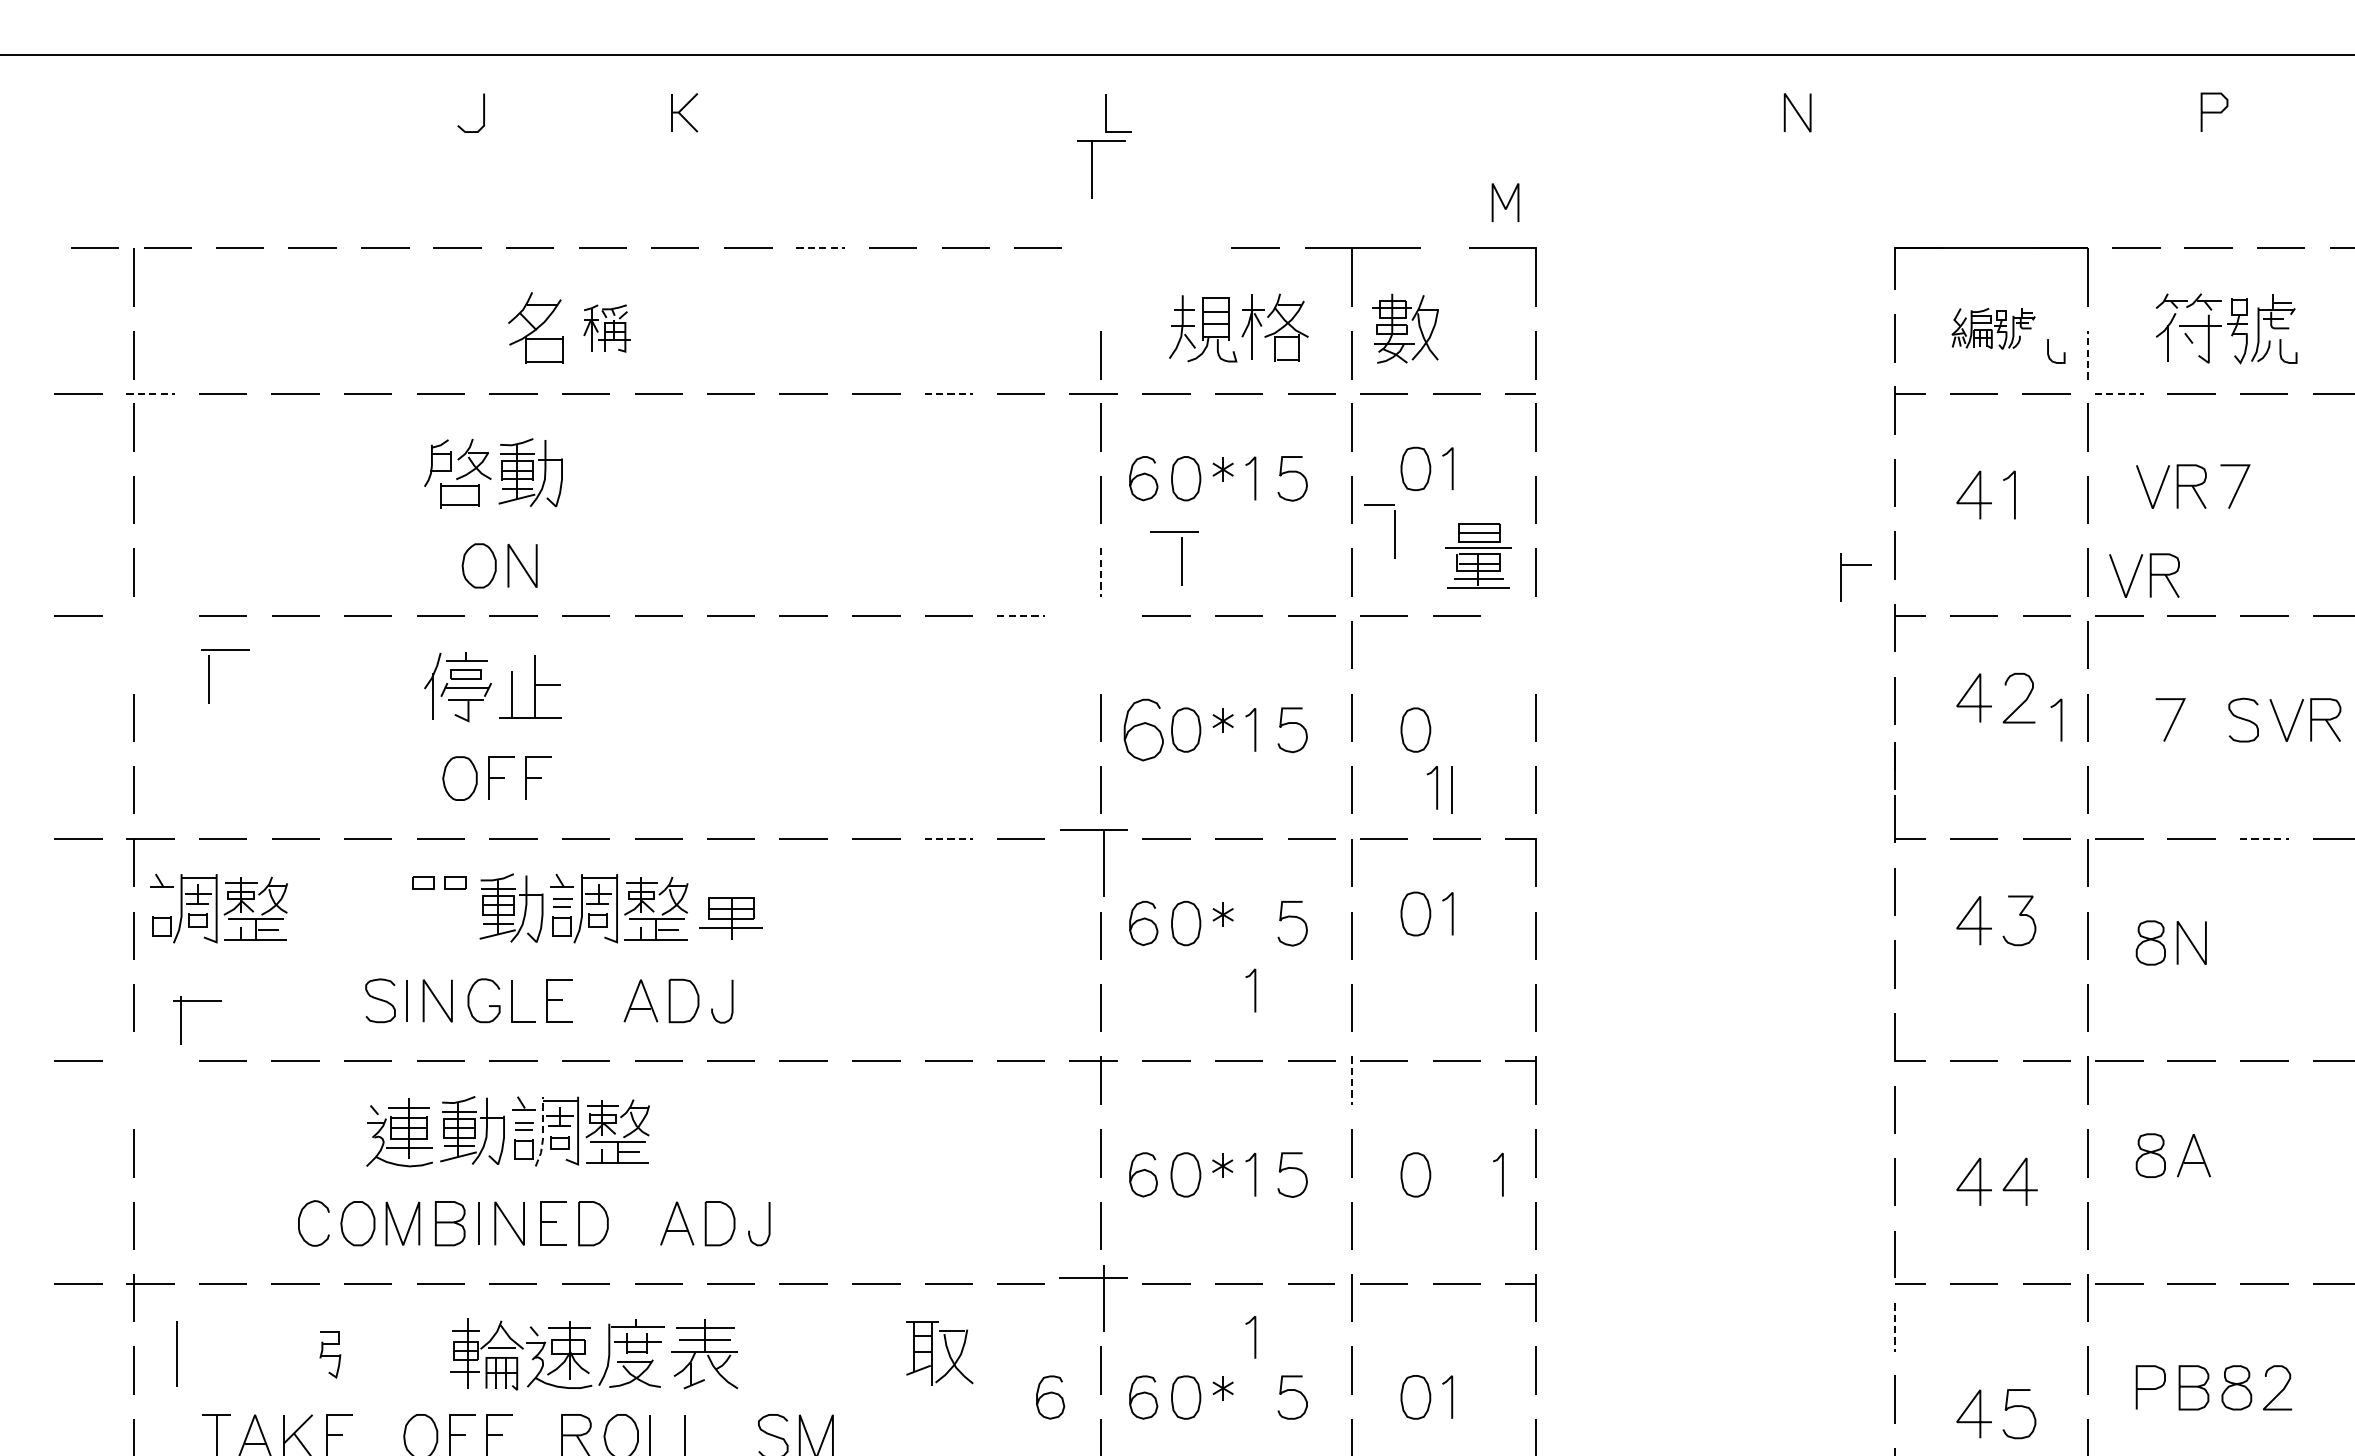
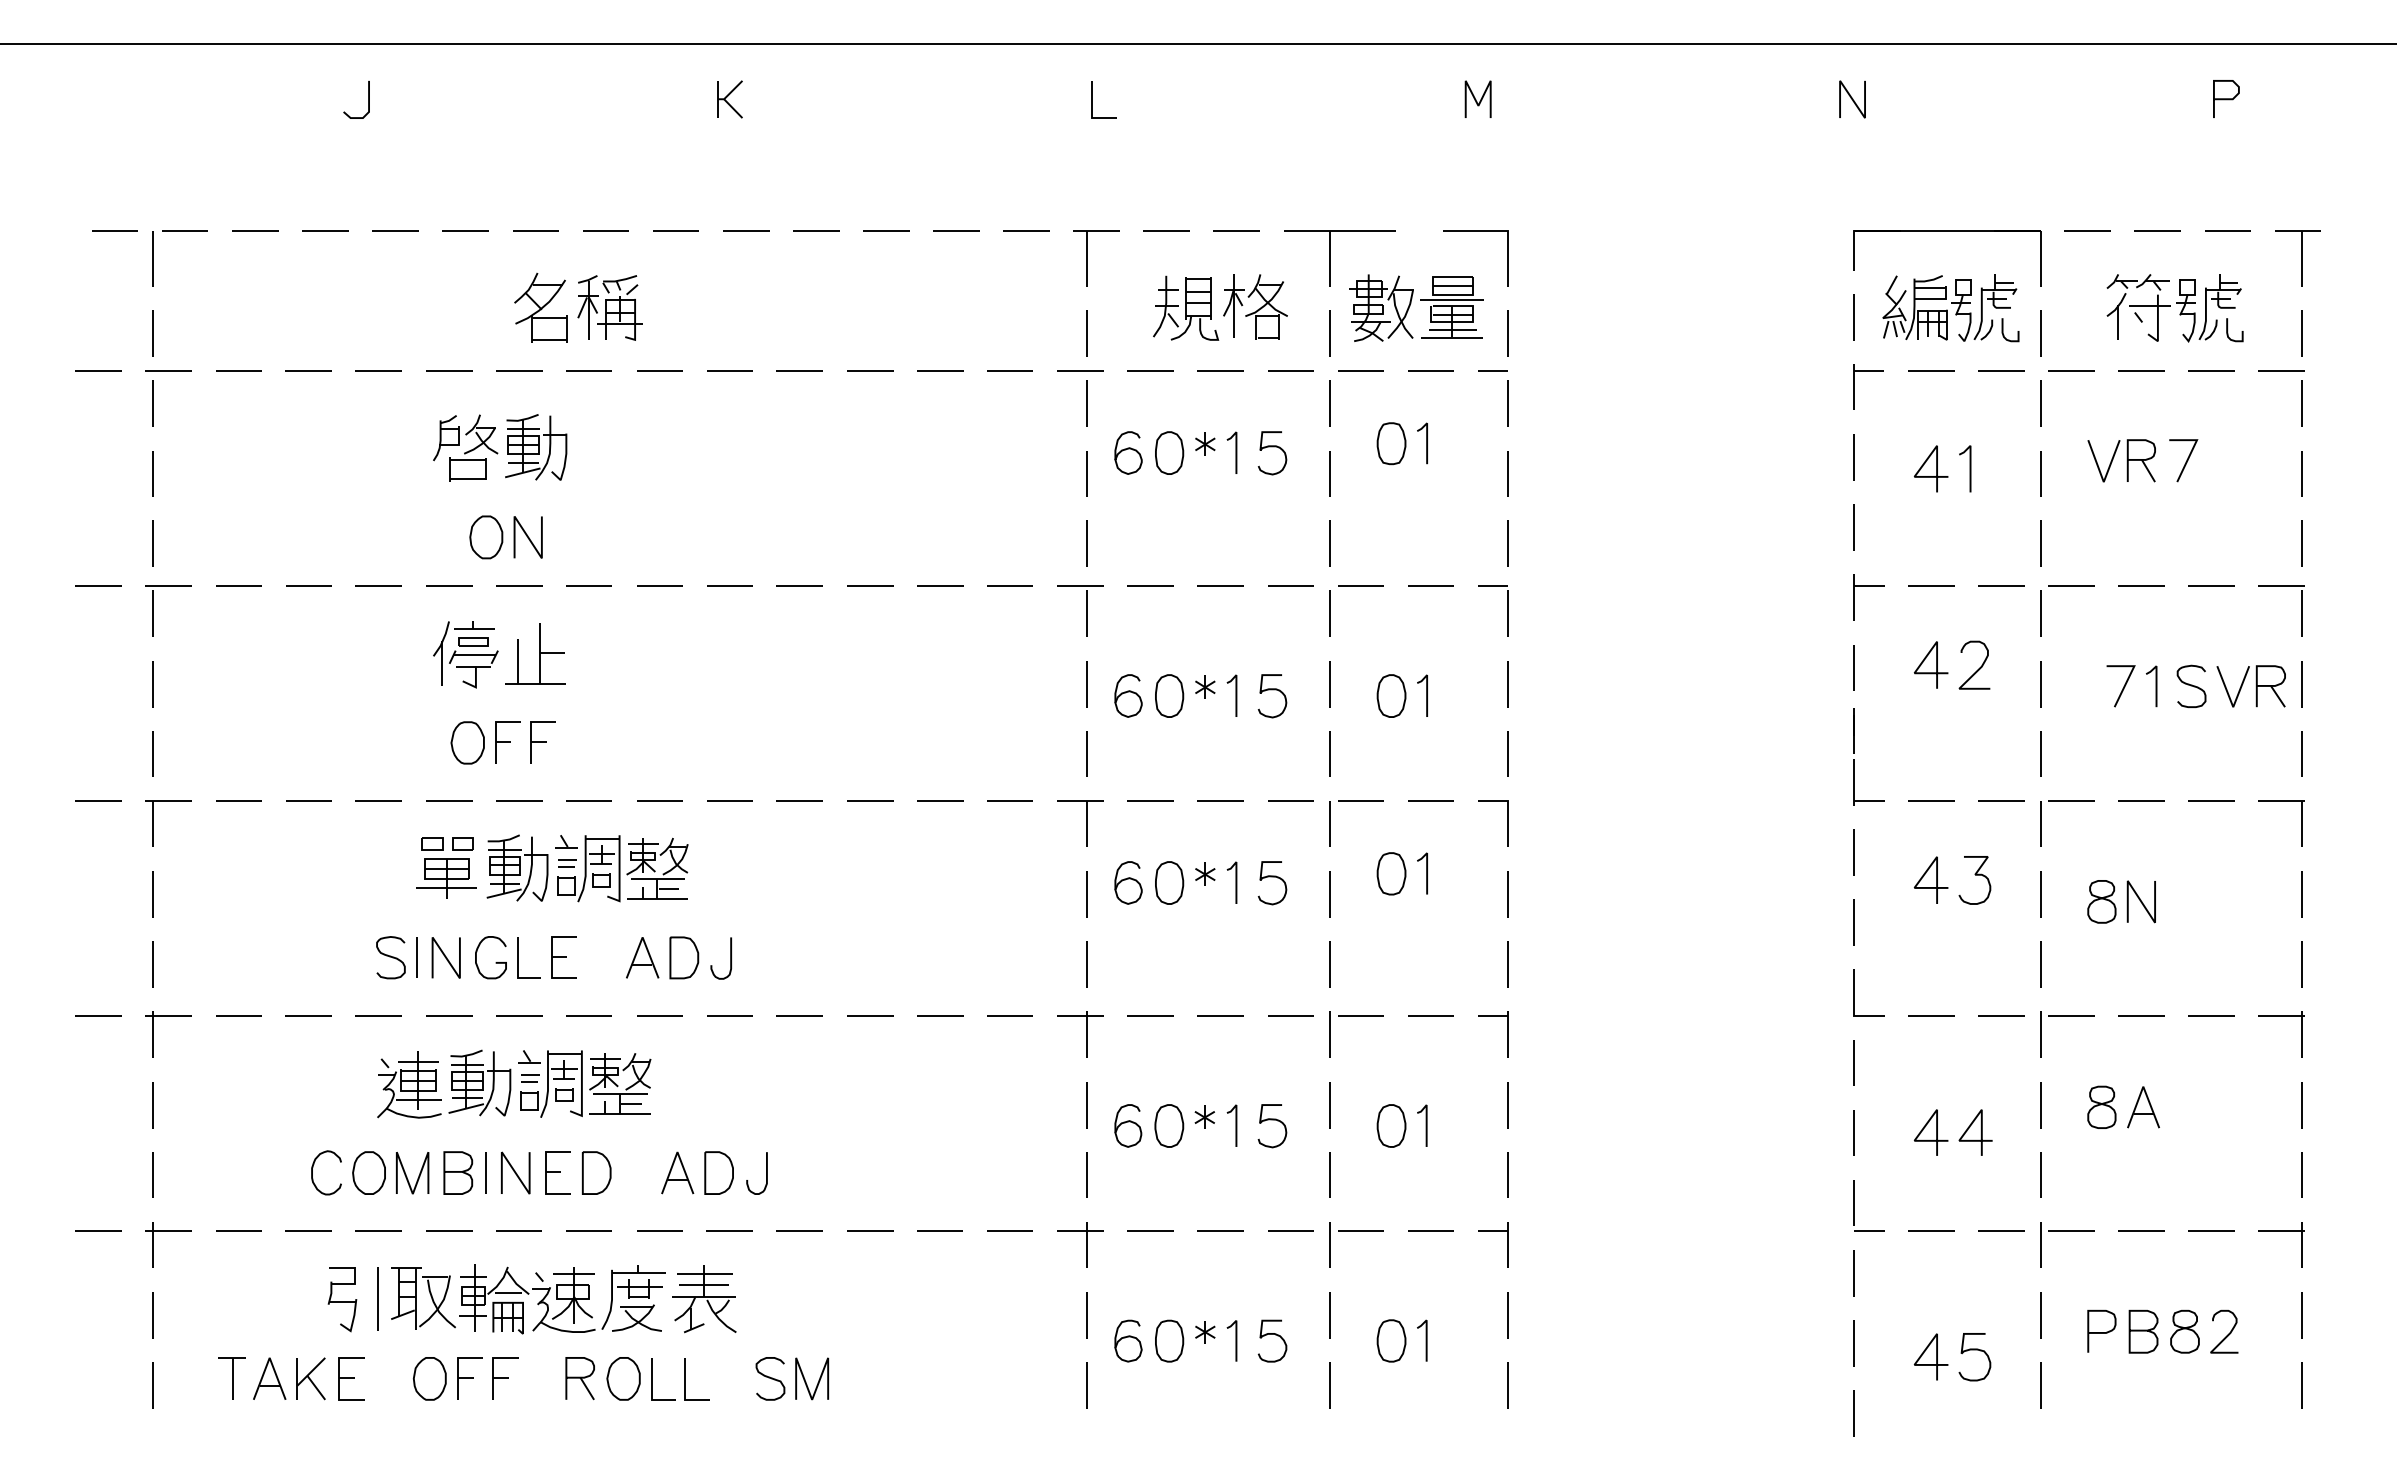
curve: (2214, 111) -> (2226, 98), moved
line: (483, 112) -> (368, 99), moved
part: (684, 112) -> (729, 99), moved
line: (1797, 112) -> (1852, 99), moved
part: (1091, 169) -> (1087, 258), moved
line: (1503, 202) -> (1476, 99), moved
line: (820, 248) -> (816, 230), dashed -> solid
line: (1183, 248) -> (1166, 230), added
part: (606, 328) -> (609, 307), size x1.43
part: (1993, 328) -> (1949, 307), size x1.67
line: (2088, 354) -> (2041, 333), dashed -> solid
line: (150, 393) -> (168, 370), dashed -> solid
line: (949, 393) -> (940, 370), dashed -> solid
line: (2119, 393) -> (2071, 370), dashed -> solid
part: (1394, 530) -> (1507, 610), moved
part: (1477, 555) -> (1451, 307), moved
part: (1174, 557) -> (1080, 610), moved
part: (1855, 566) -> (1816, 537), removed
line: (1101, 572) -> (1087, 543), dashed -> solid
part: (2144, 575) -> (2095, 546), removed
line: (1021, 615) -> (1010, 585), dashed -> solid
part: (209, 675) -> (153, 610), moved
line: (2060, 720) -> (2155, 686), moved
part: (1143, 729) -> (1128, 695), size x0.71
line: (1436, 787) -> (1426, 695), moved
line: (1450, 789) -> (1425, 753), removed
line: (949, 839) -> (940, 801), dashed -> solid
line: (2264, 839) -> (2211, 801), dashed -> solid
part: (1094, 861) -> (1080, 823), size x0.71
part: (218, 908) -> (234, 868), removed
part: (730, 918) -> (446, 878), moved
line: (1254, 990) -> (1235, 882), moved
part: (181, 1020) -> (153, 1034), moved
line: (1352, 1080) -> (1330, 1034), dashed -> solid
line: (542, 1134) -> (547, 1086), dashed -> solid
line: (1501, 1174) -> (1425, 1125), moved
part: (1094, 1297) -> (1080, 1244), size x0.71
line: (1894, 1327) -> (1854, 1273), dashed -> solid
line: (1254, 1336) -> (1235, 1340), moved
line: (176, 1353) -> (377, 1298), moved
part: (932, 1353) -> (416, 1298), moved
part: (330, 1354) -> (342, 1299), size x1.43
part: (1050, 1396) -> (1038, 1340), removed

